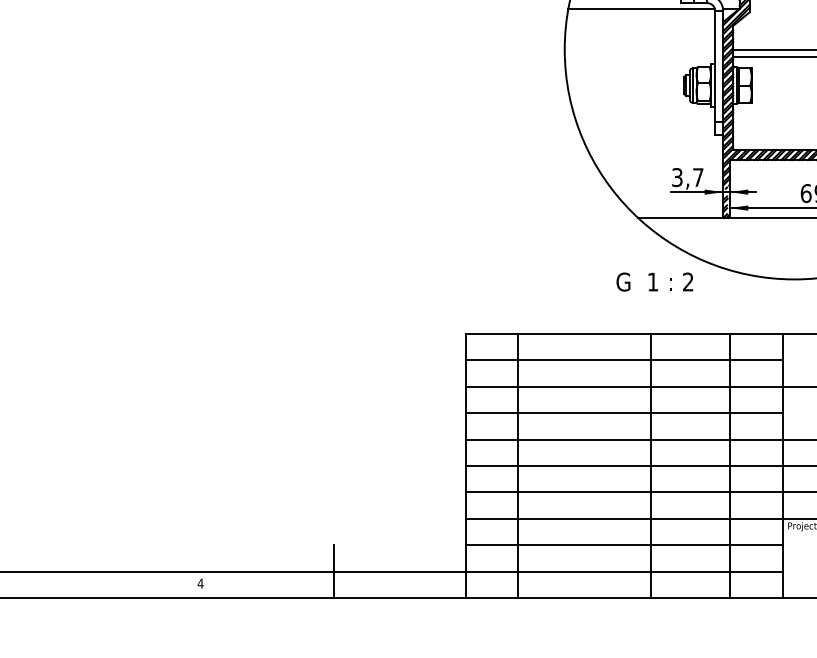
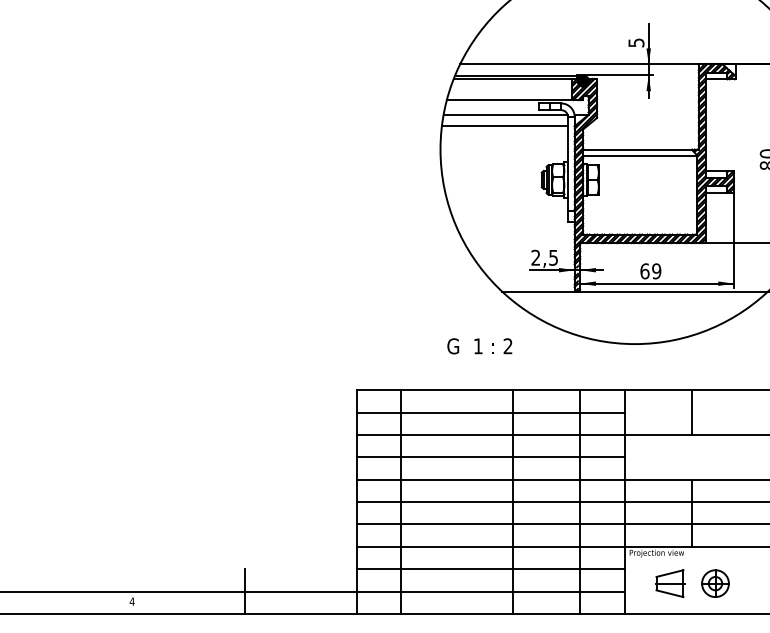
line: (640, 22) -> (504, 126), added
text: (687, 177) -> (544, 257), 3,7 -> 2,5
text: (654, 282) -> (479, 346), moved

